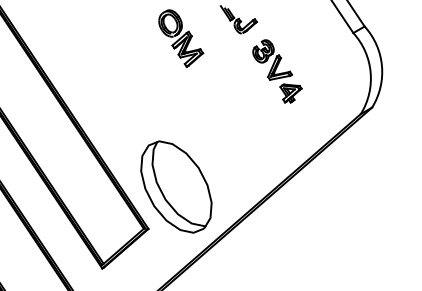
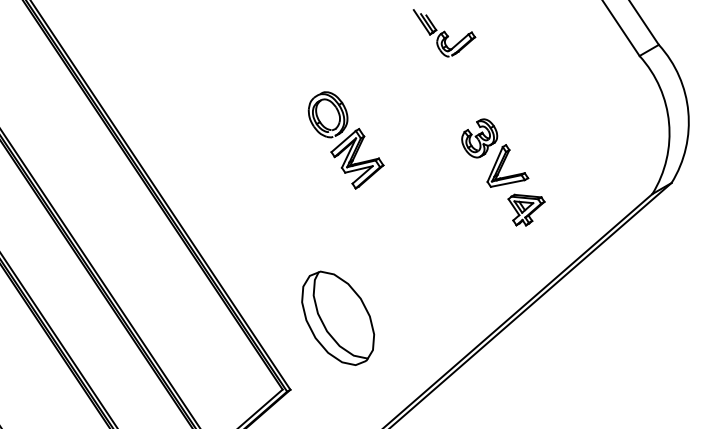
part: (181, 38) -> (346, 140), moved
part: (277, 71) -> (503, 172), moved
part: (176, 186) -> (338, 317), size x0.6

